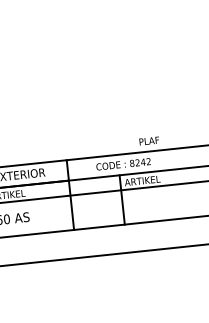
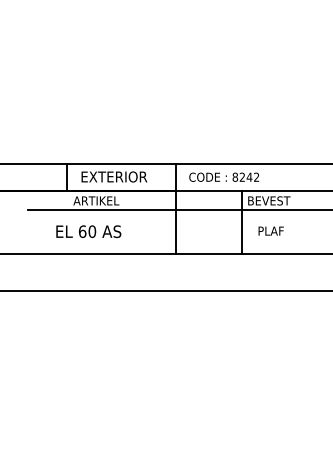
text: (148, 140) -> (270, 230), moved
text: (123, 163) -> (224, 176), moved
text: (142, 180) -> (270, 200), ARTIKEL -> BEVEST

